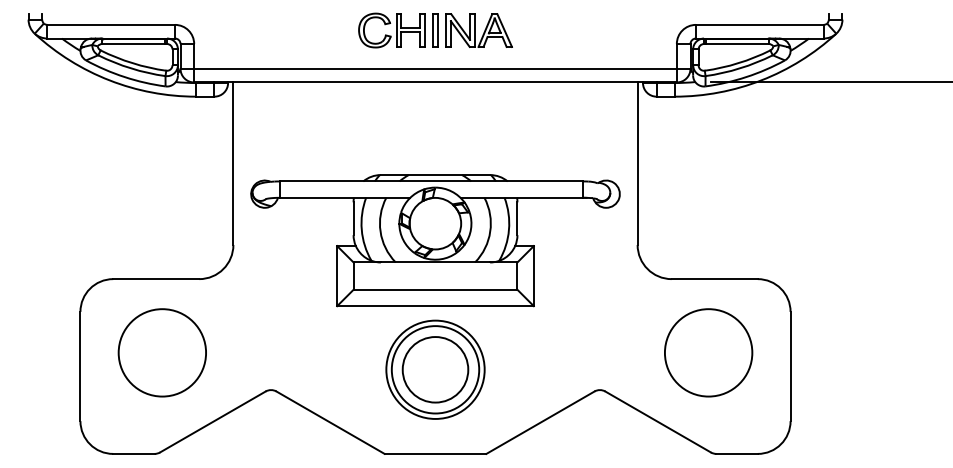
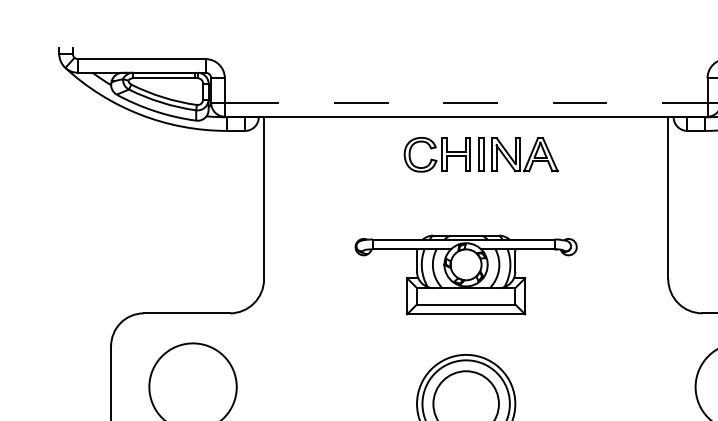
part: (435, 30) -> (481, 154), moved
line: (436, 68) -> (467, 102), solid -> dashed
part: (435, 240) -> (466, 274), size x0.6

